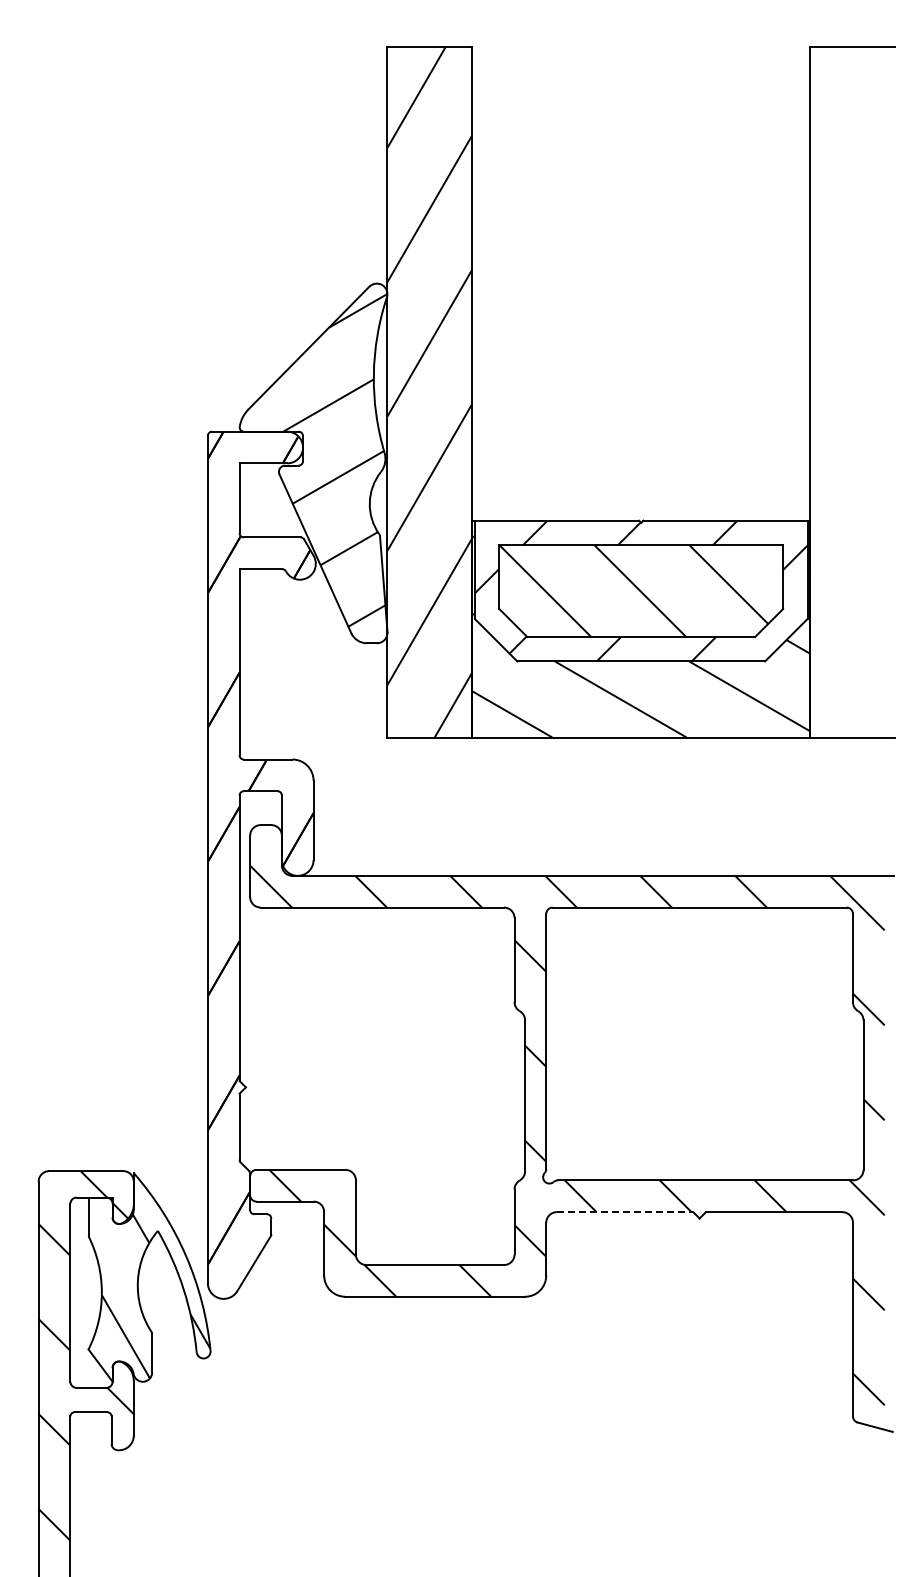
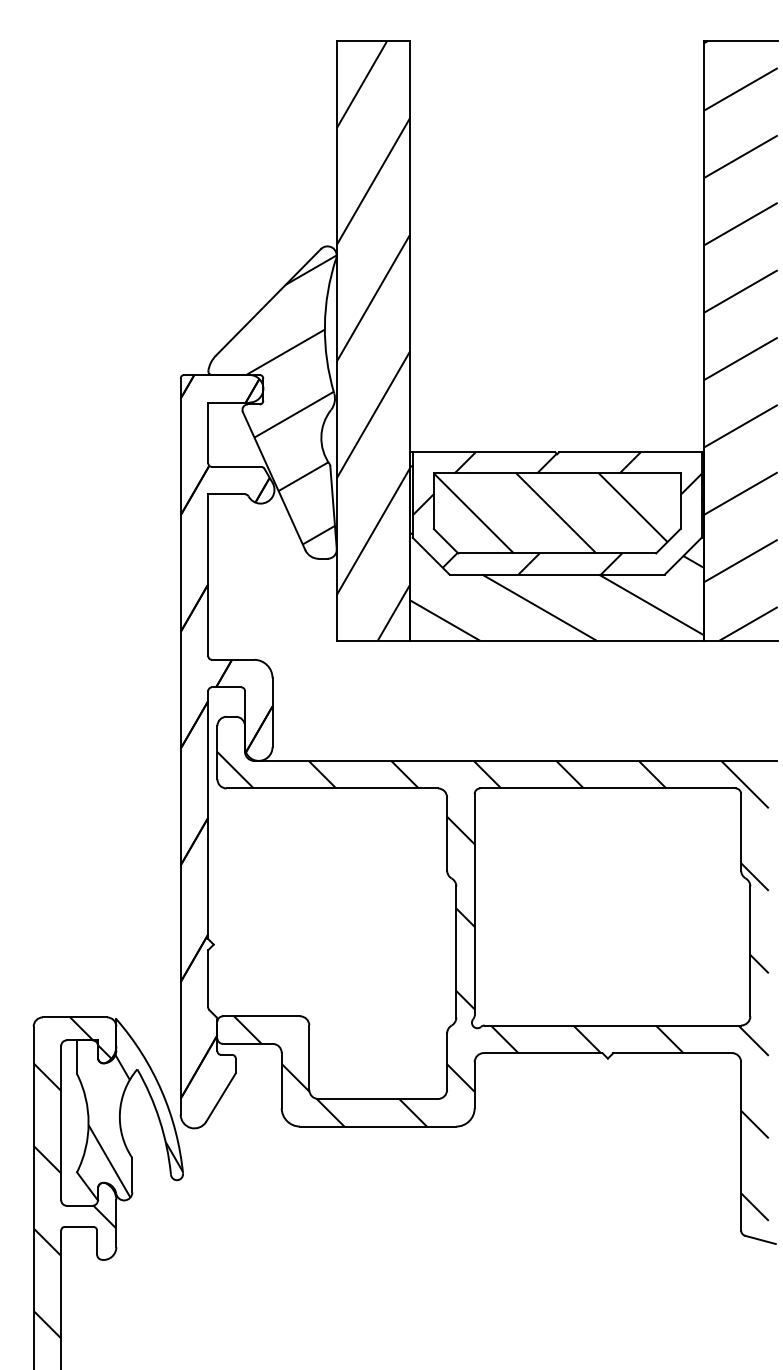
hatch: (852, 392) -> (740, 340), added
line: (625, 1212) -> (543, 1053), dashed -> solid

